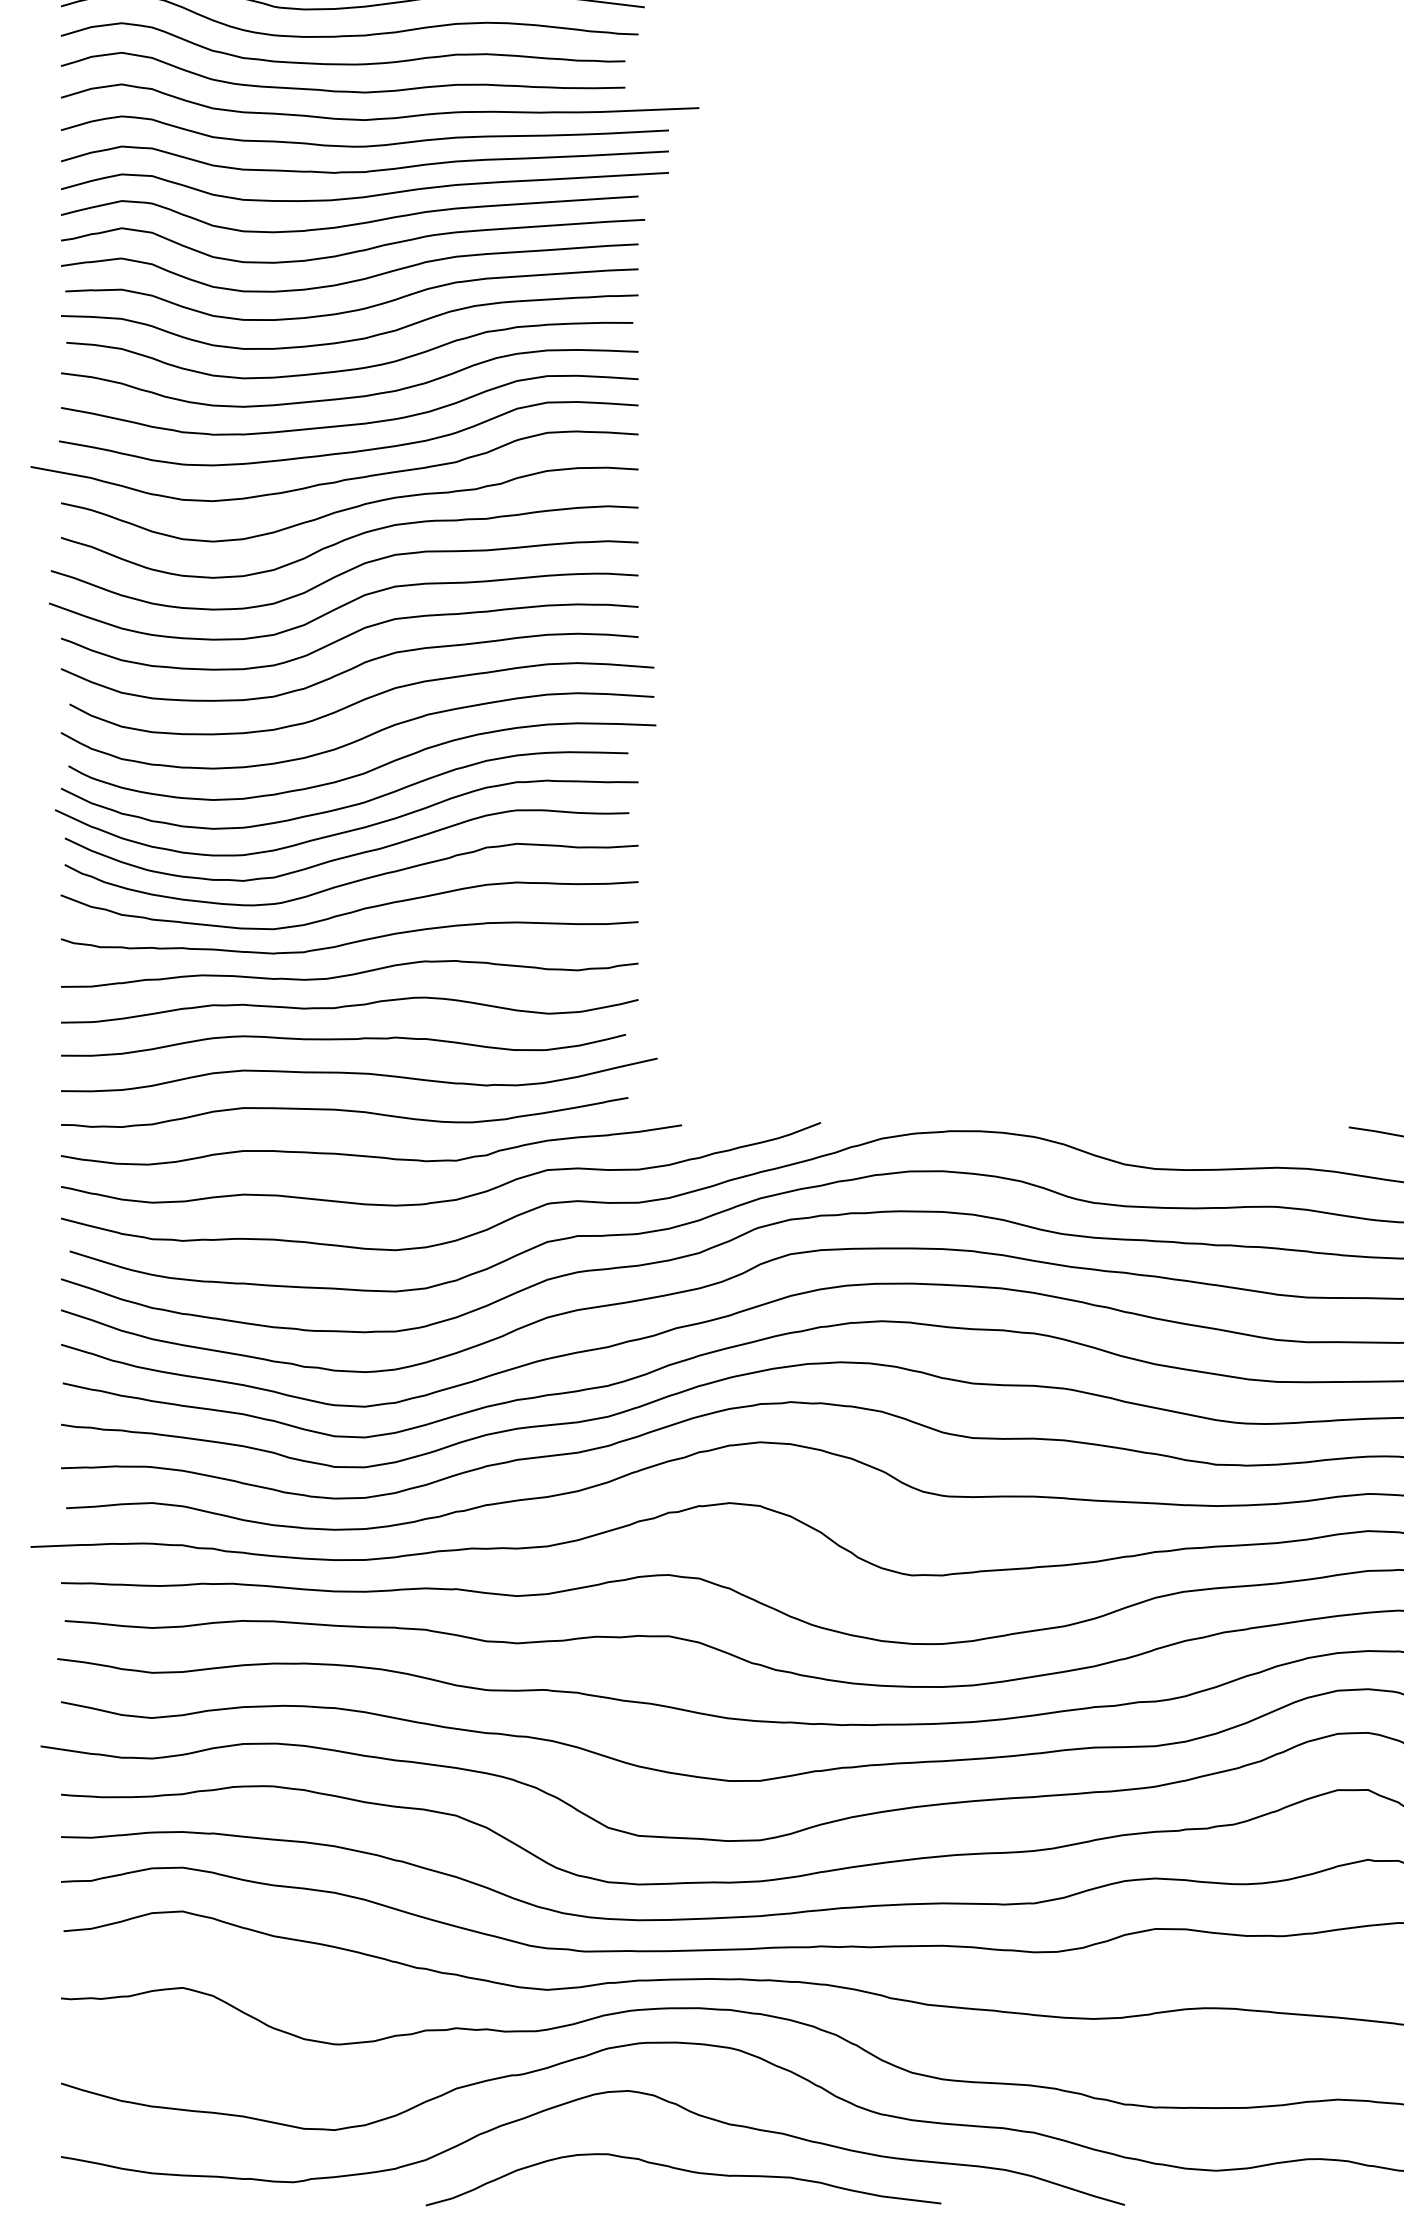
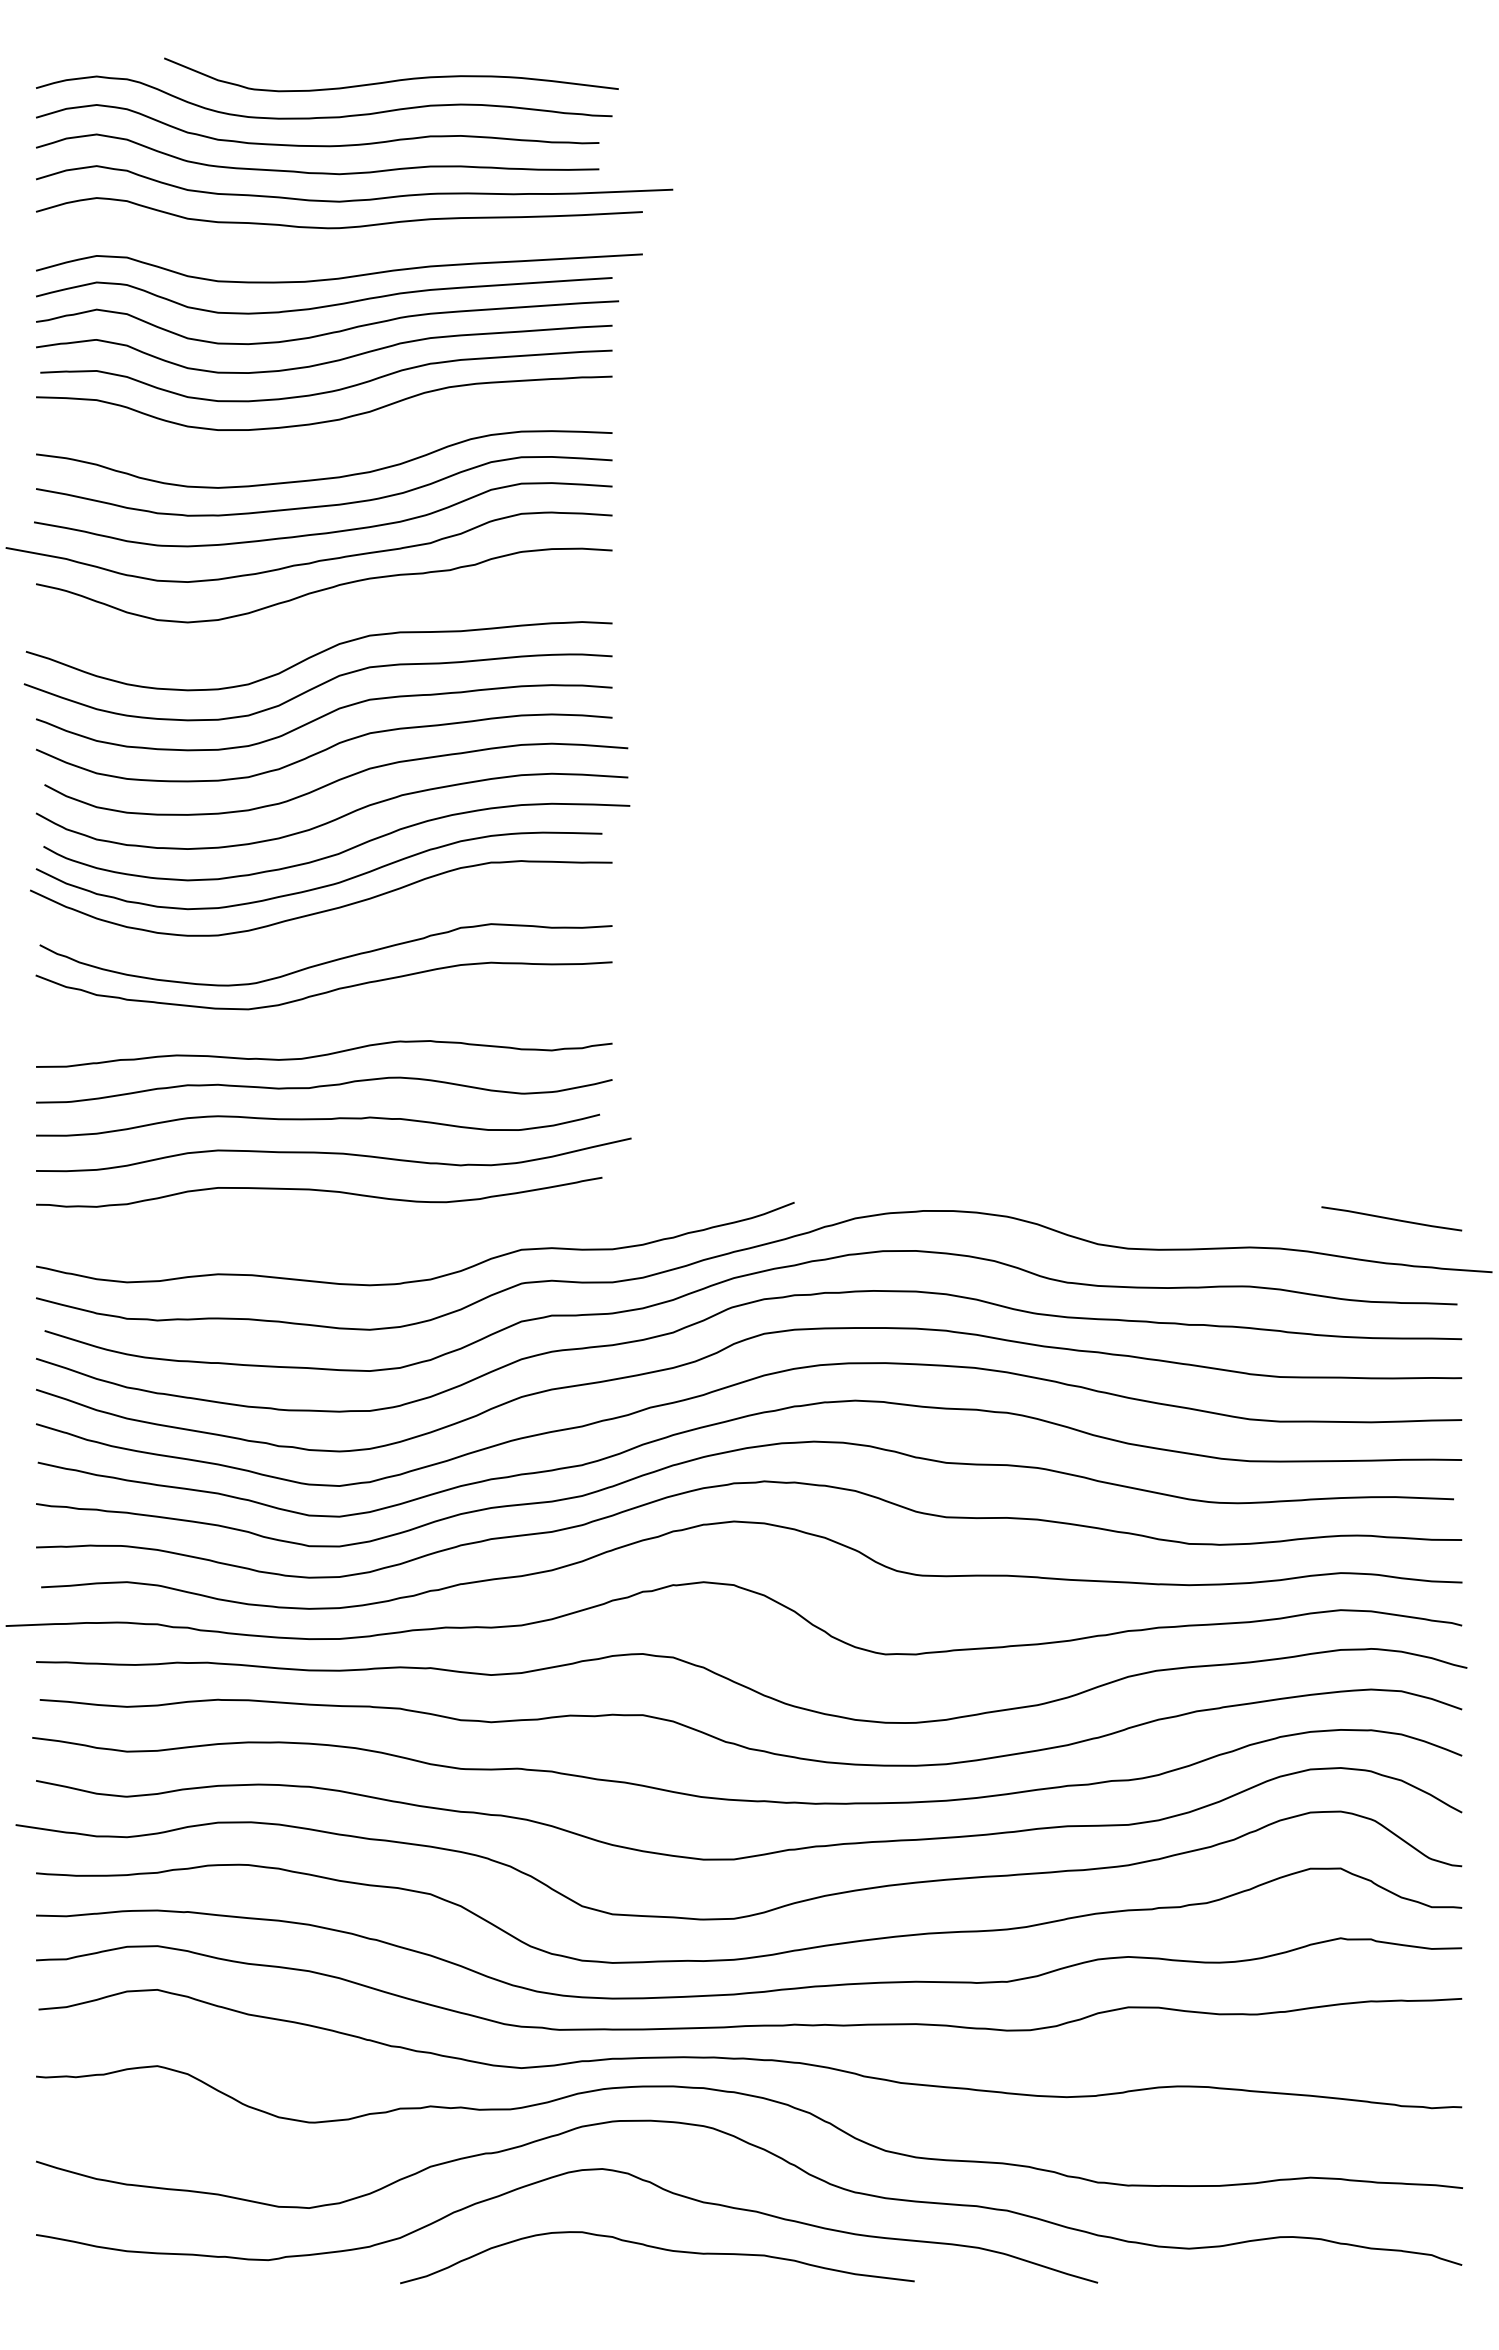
curve: (365, 170) -> (339, 252), removed
curve: (352, 368) -> (326, 449), removed
curve: (349, 539) -> (323, 620), removed
curve: (349, 855) -> (323, 935), removed
curve: (353, 941) -> (327, 1021), removed
curve: (371, 1155) -> (345, 1235), removed

